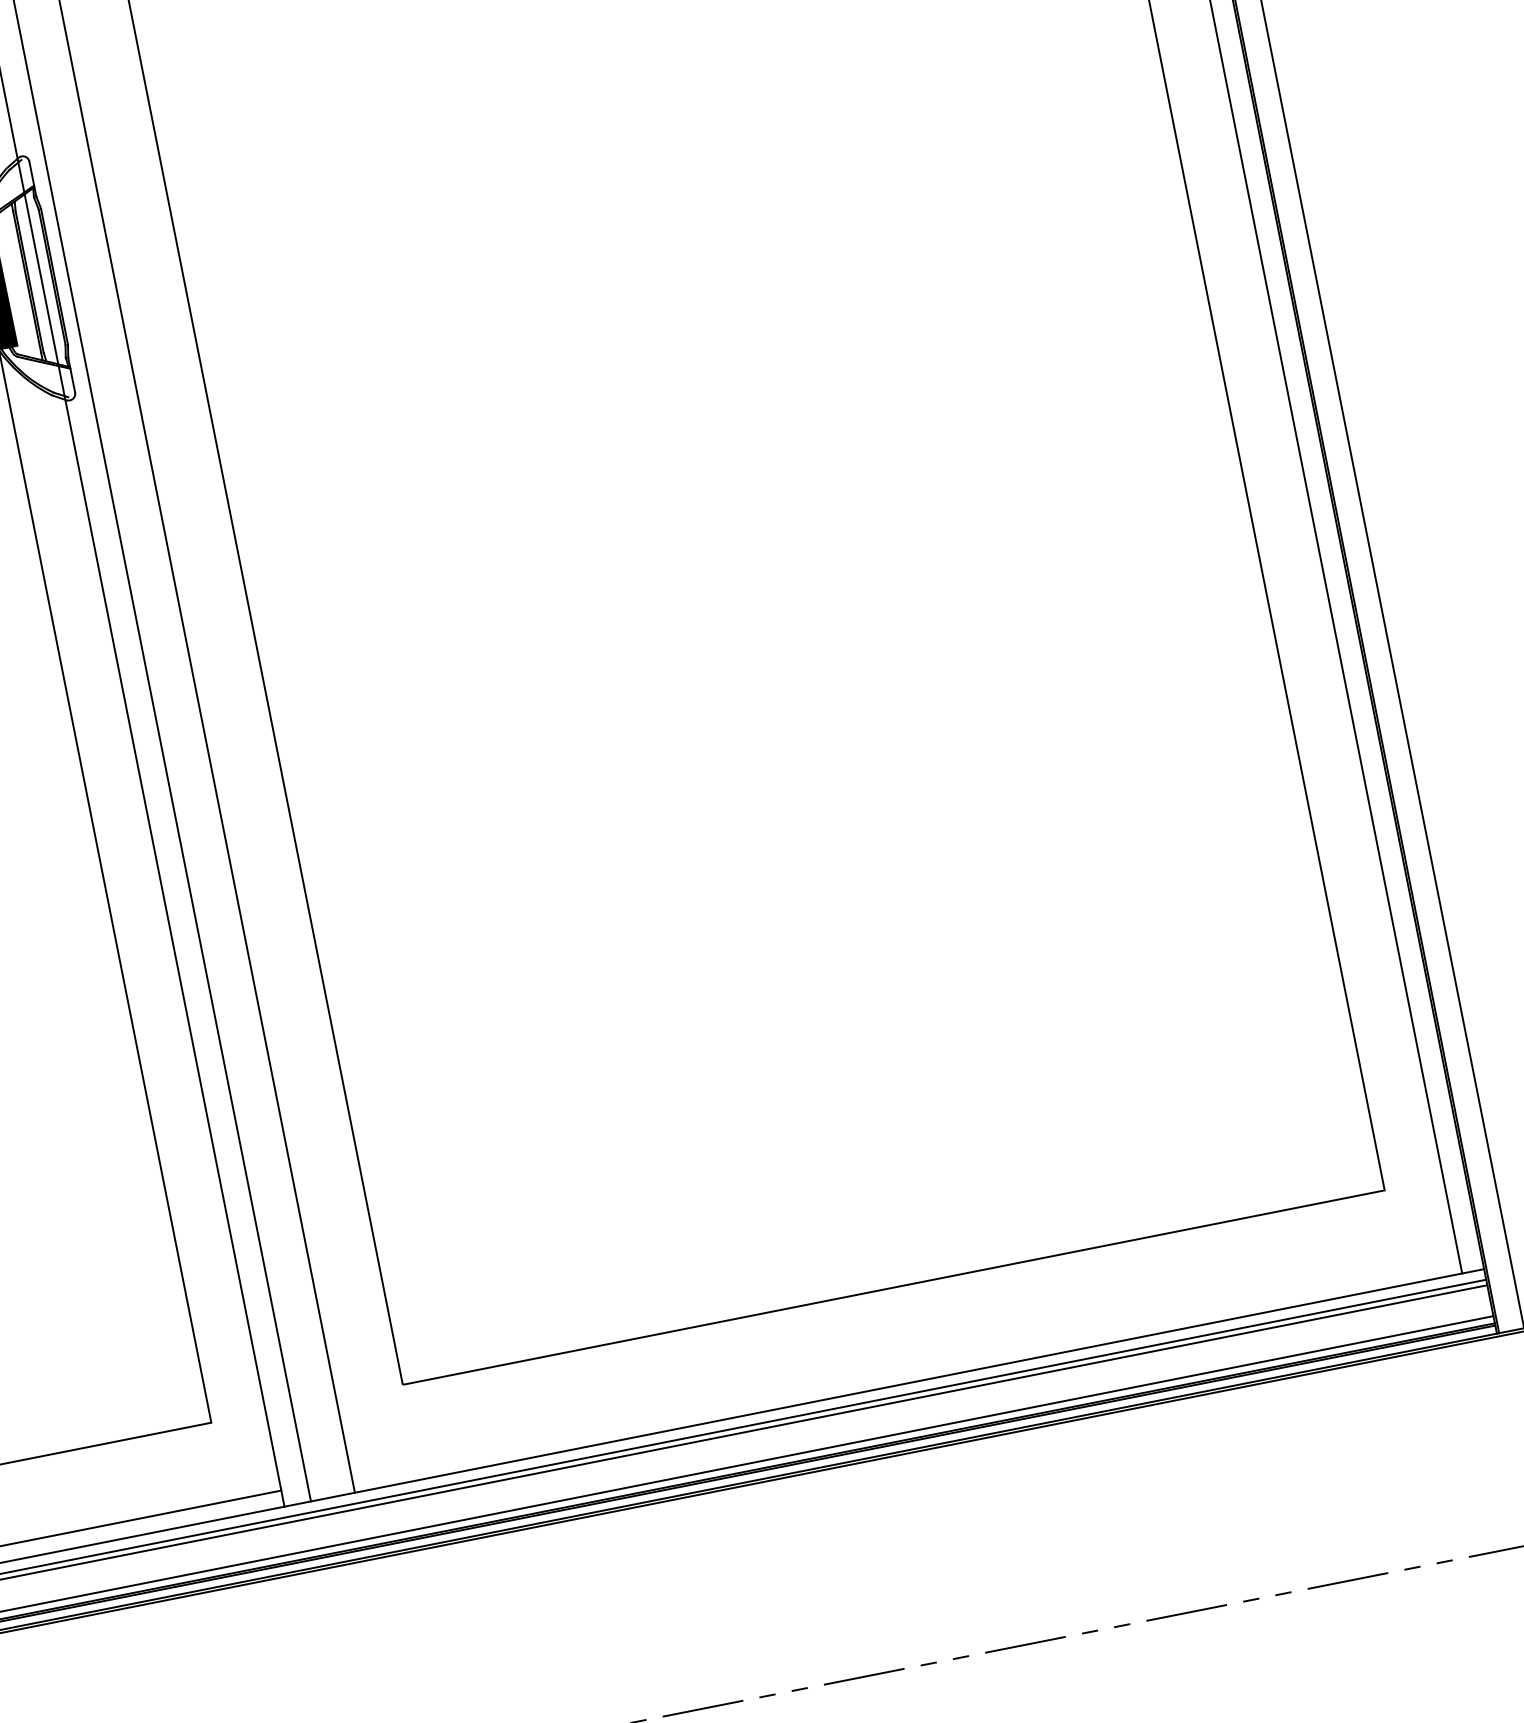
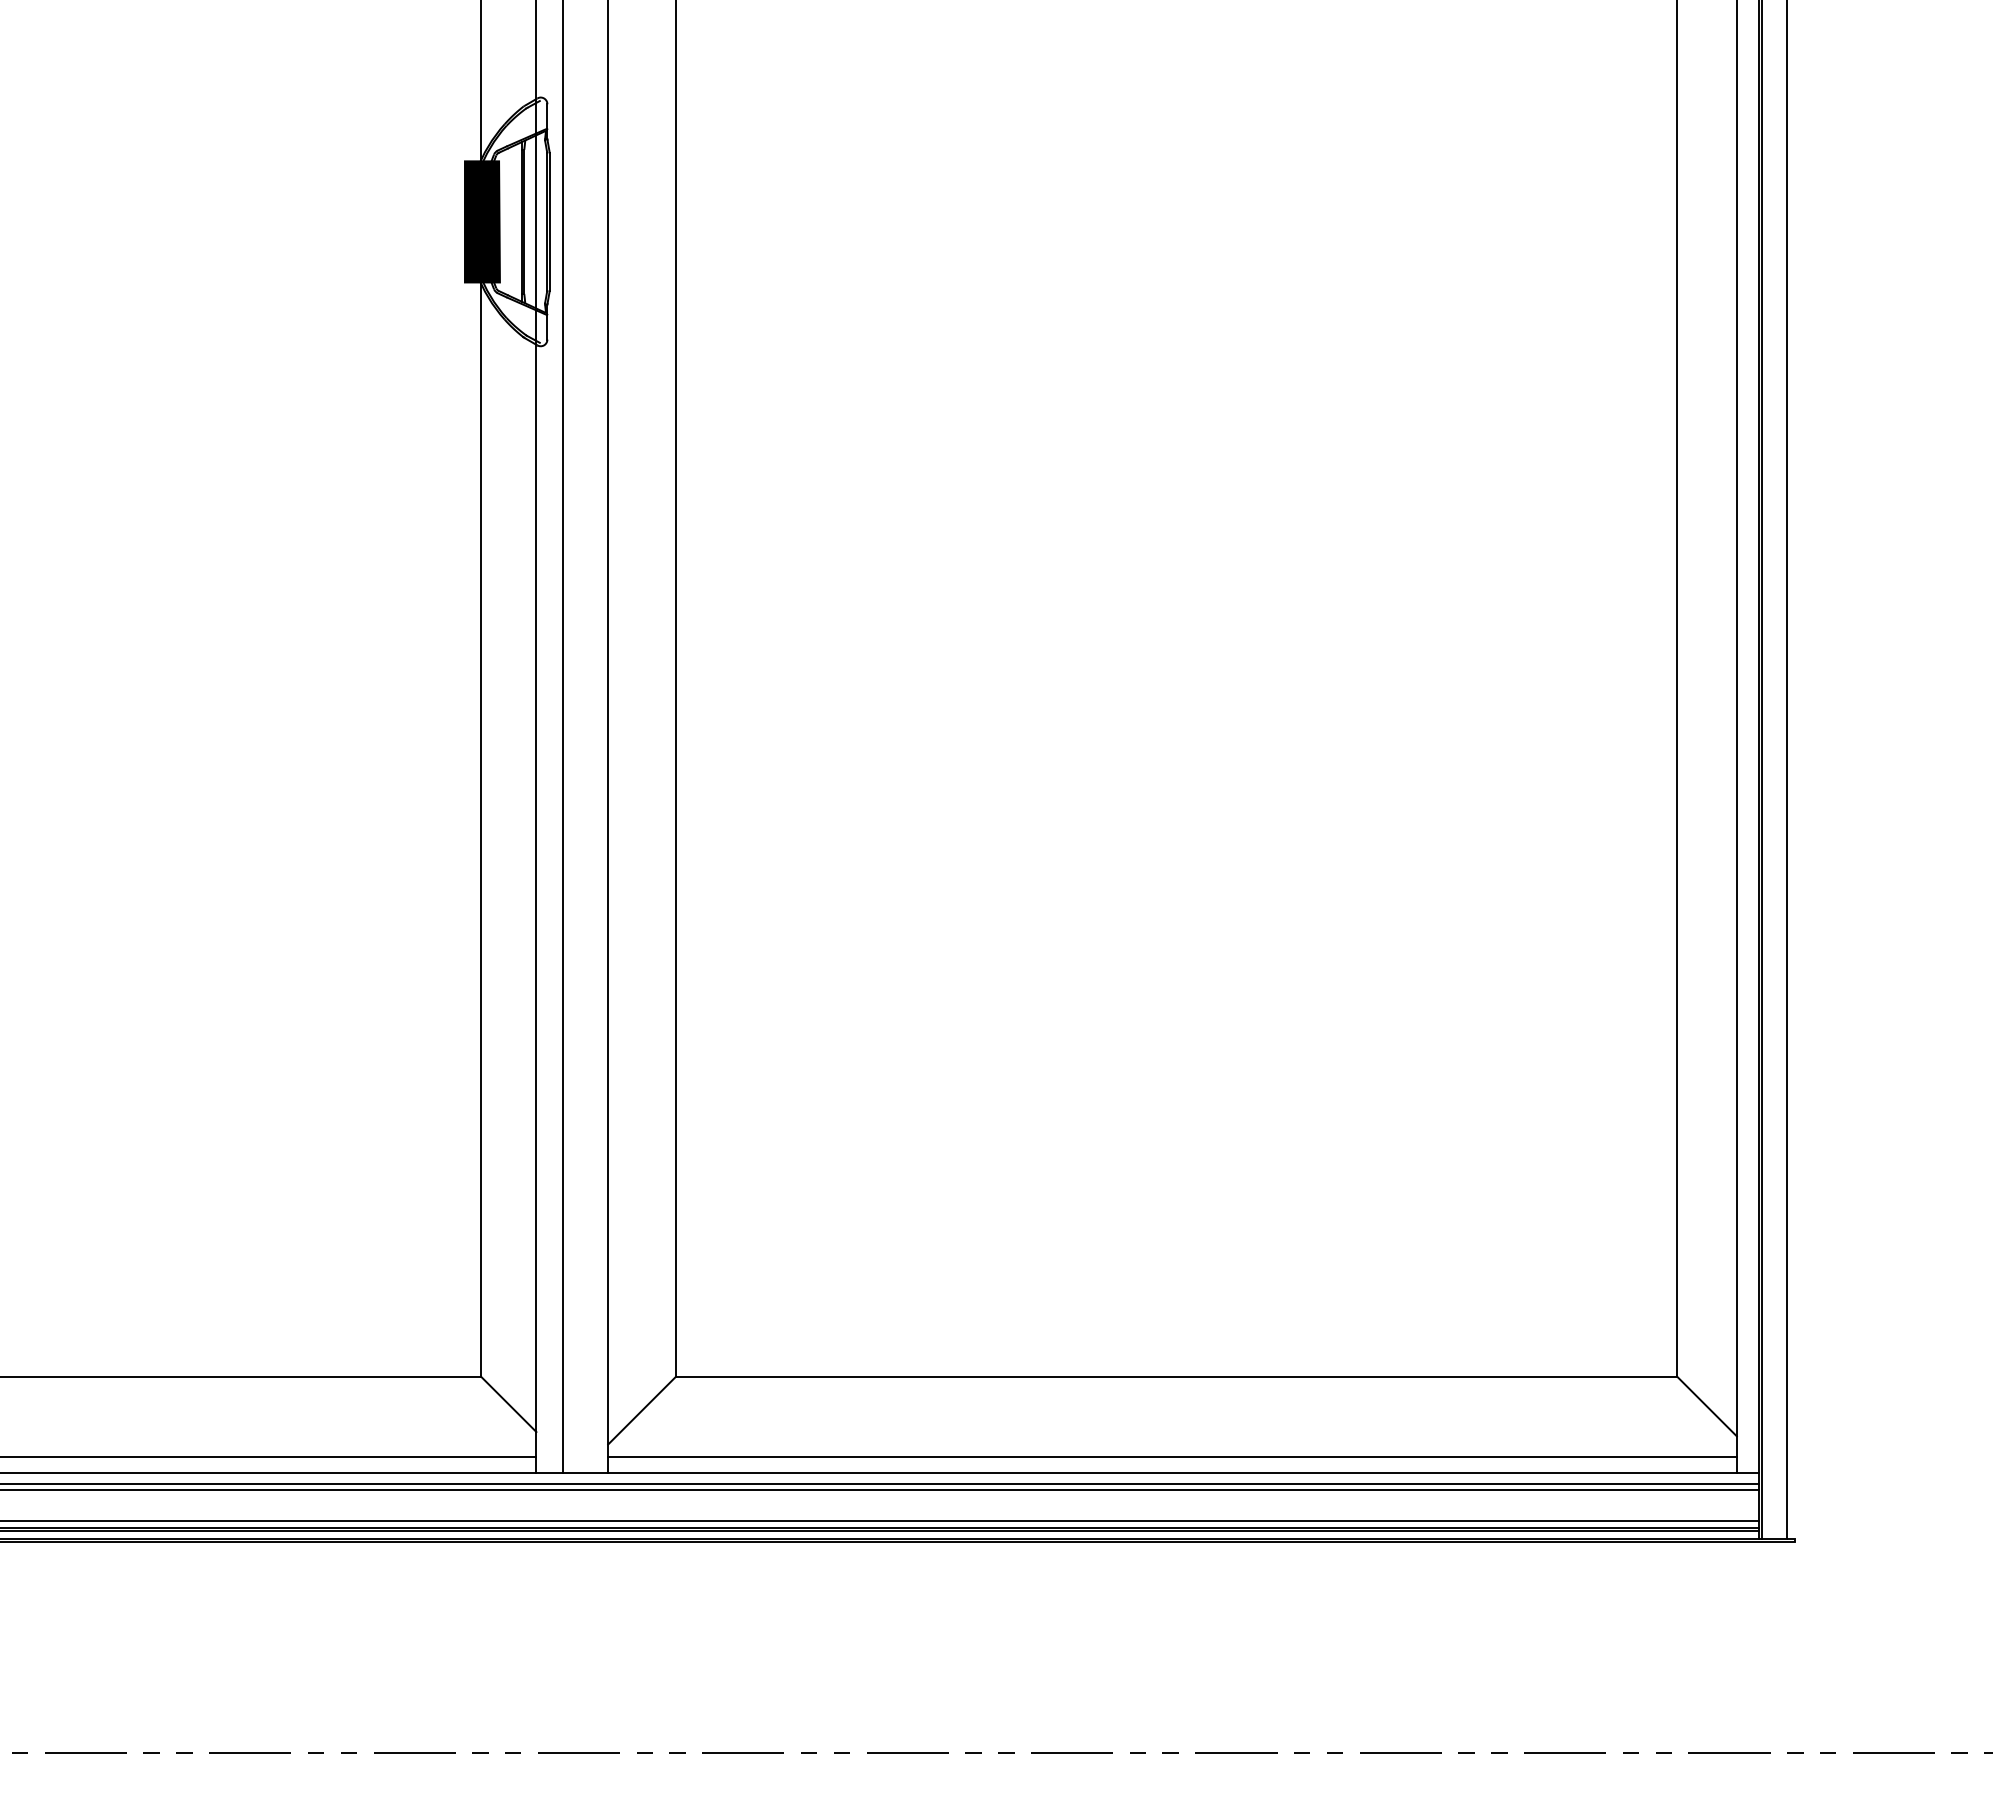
line: (1419, 1214) -> (1706, 1406), added
line: (905, 1366) -> (1172, 1456), added
line: (376, 1424) -> (642, 1410), added
line: (243, 1444) -> (508, 1404), added

